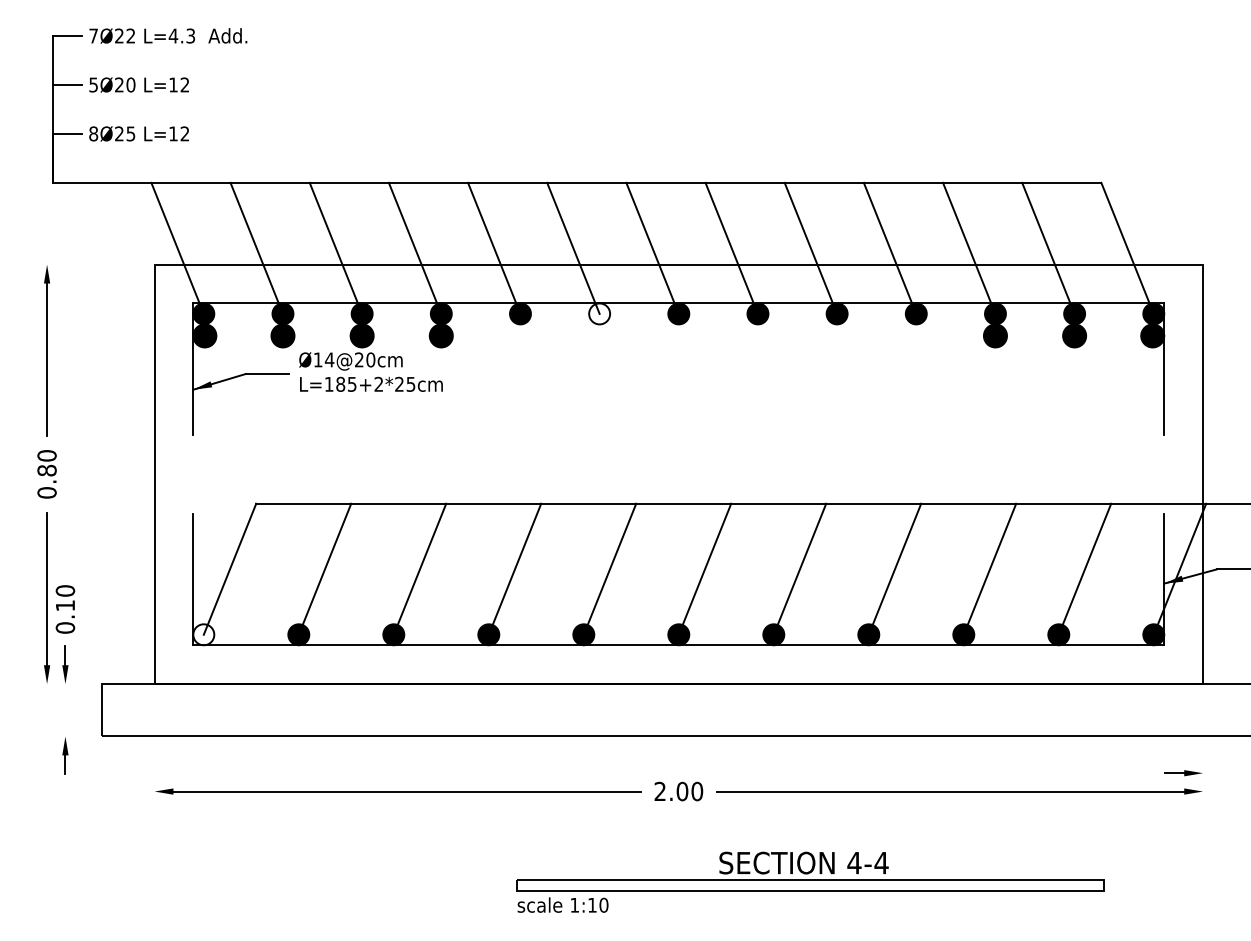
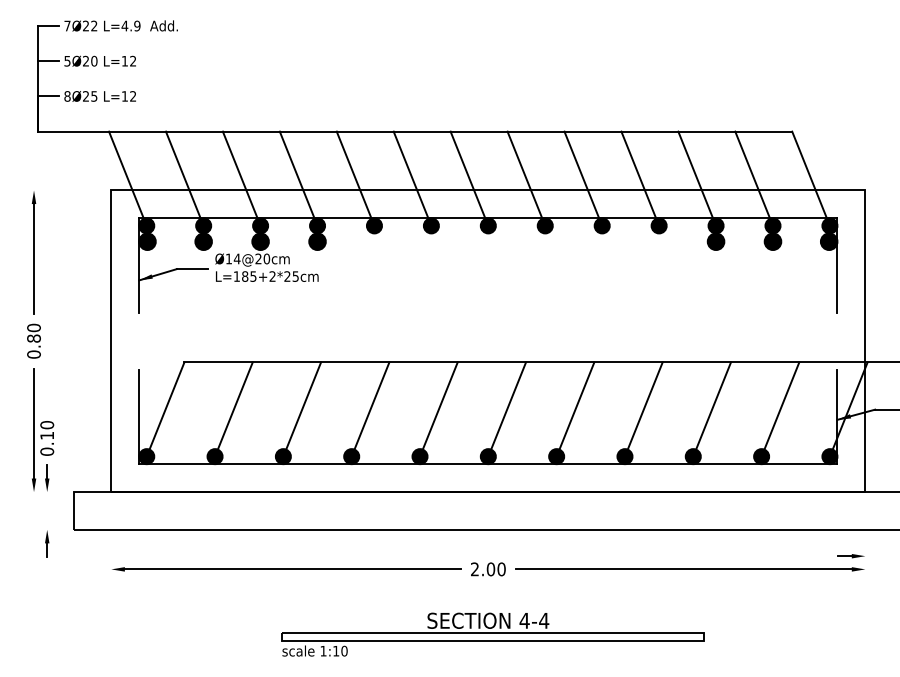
text: (190, 35) -> (137, 25), L=4.3 -> L=4.9
fill: (598, 313) -> (430, 225), added
fill: (203, 634) -> (146, 456), added
part: (809, 882) -> (492, 634), moved

